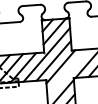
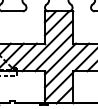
line: (67, 72) -> (66, 65), added

